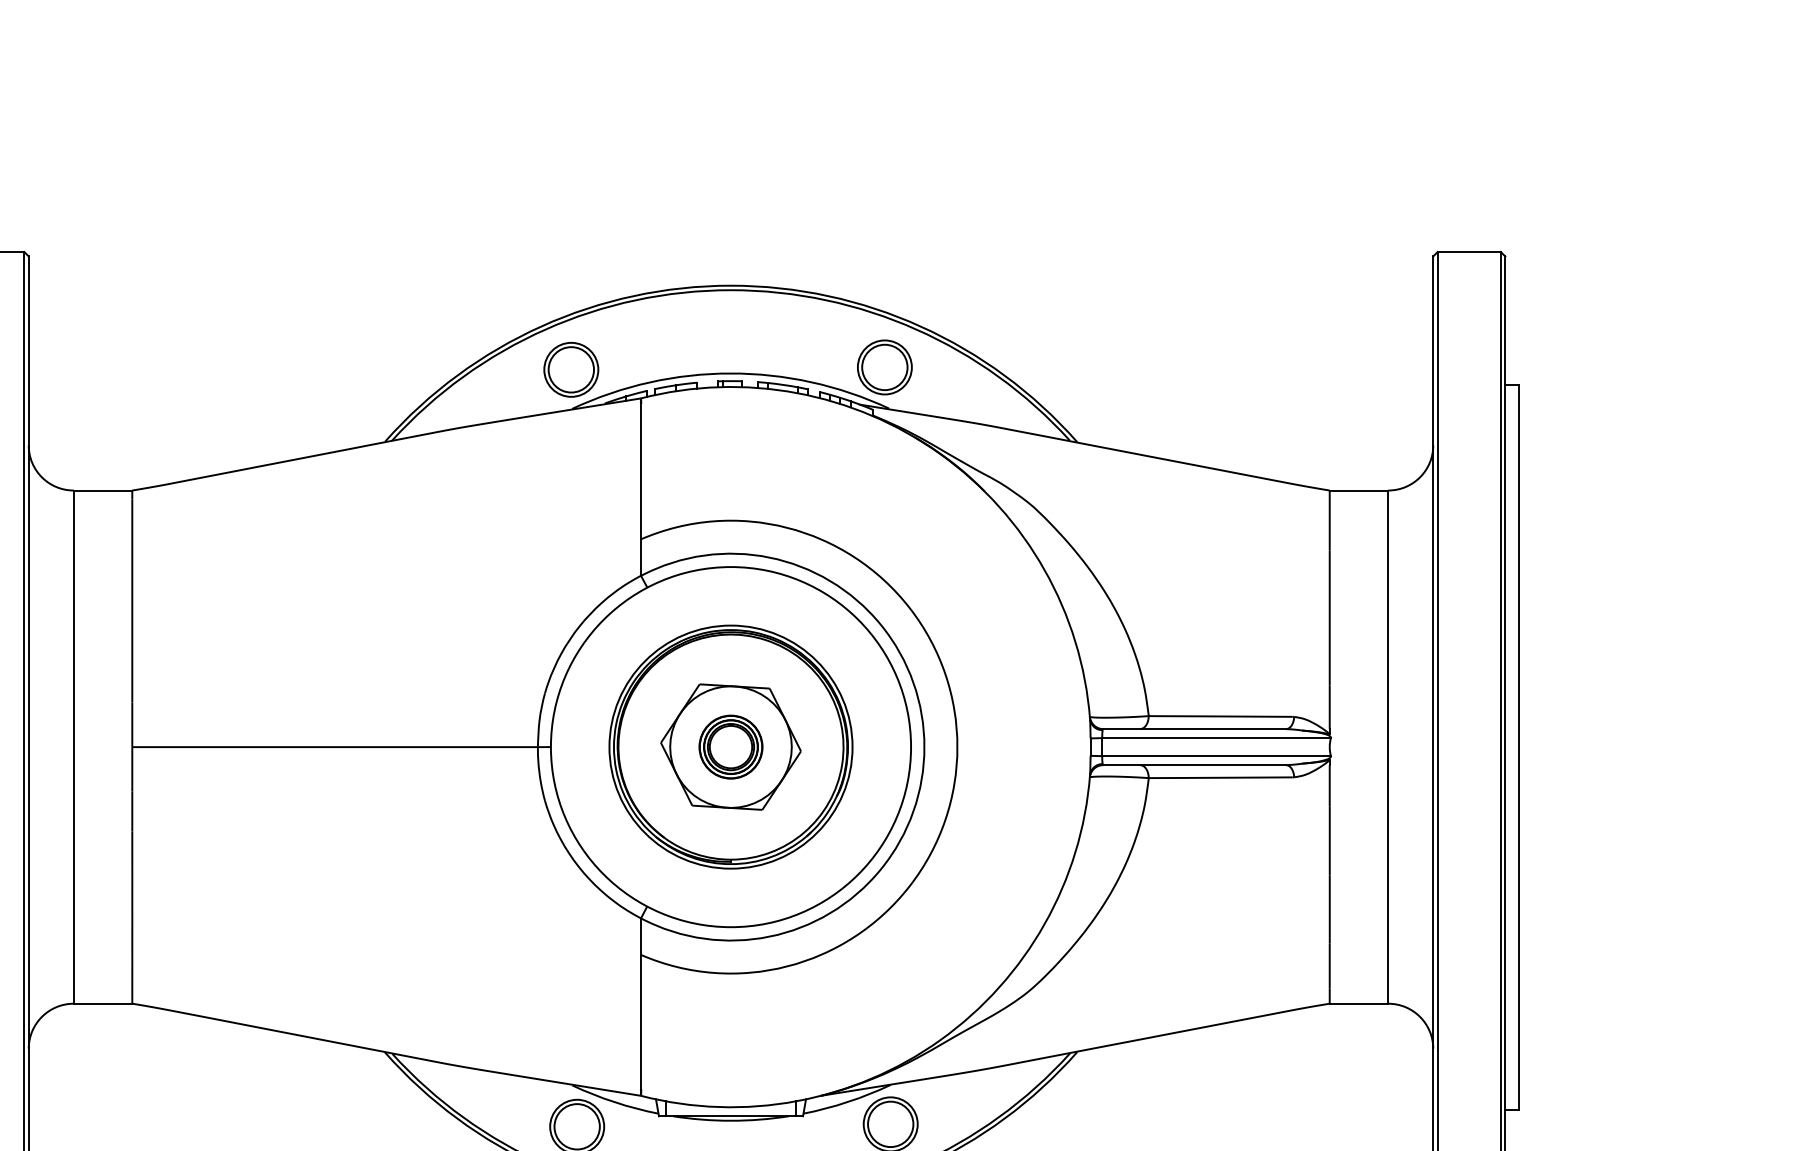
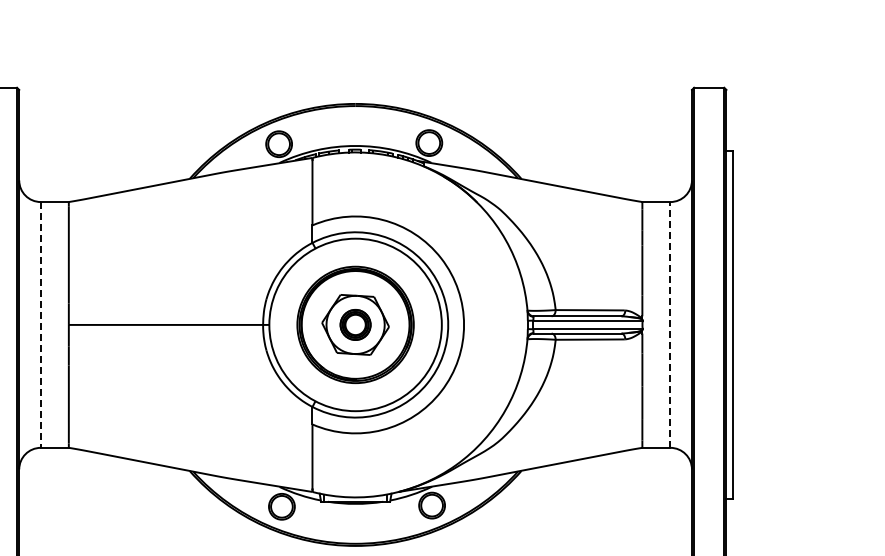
line: (73, 746) -> (40, 324), solid -> dashed
line: (1388, 746) -> (670, 324), solid -> dashed

